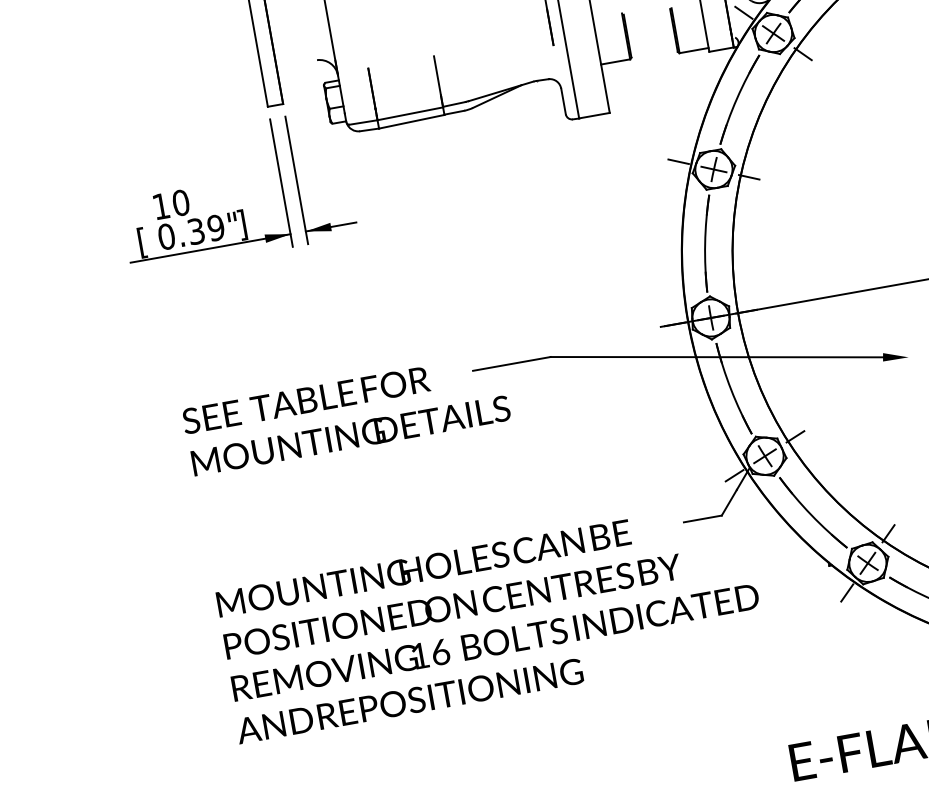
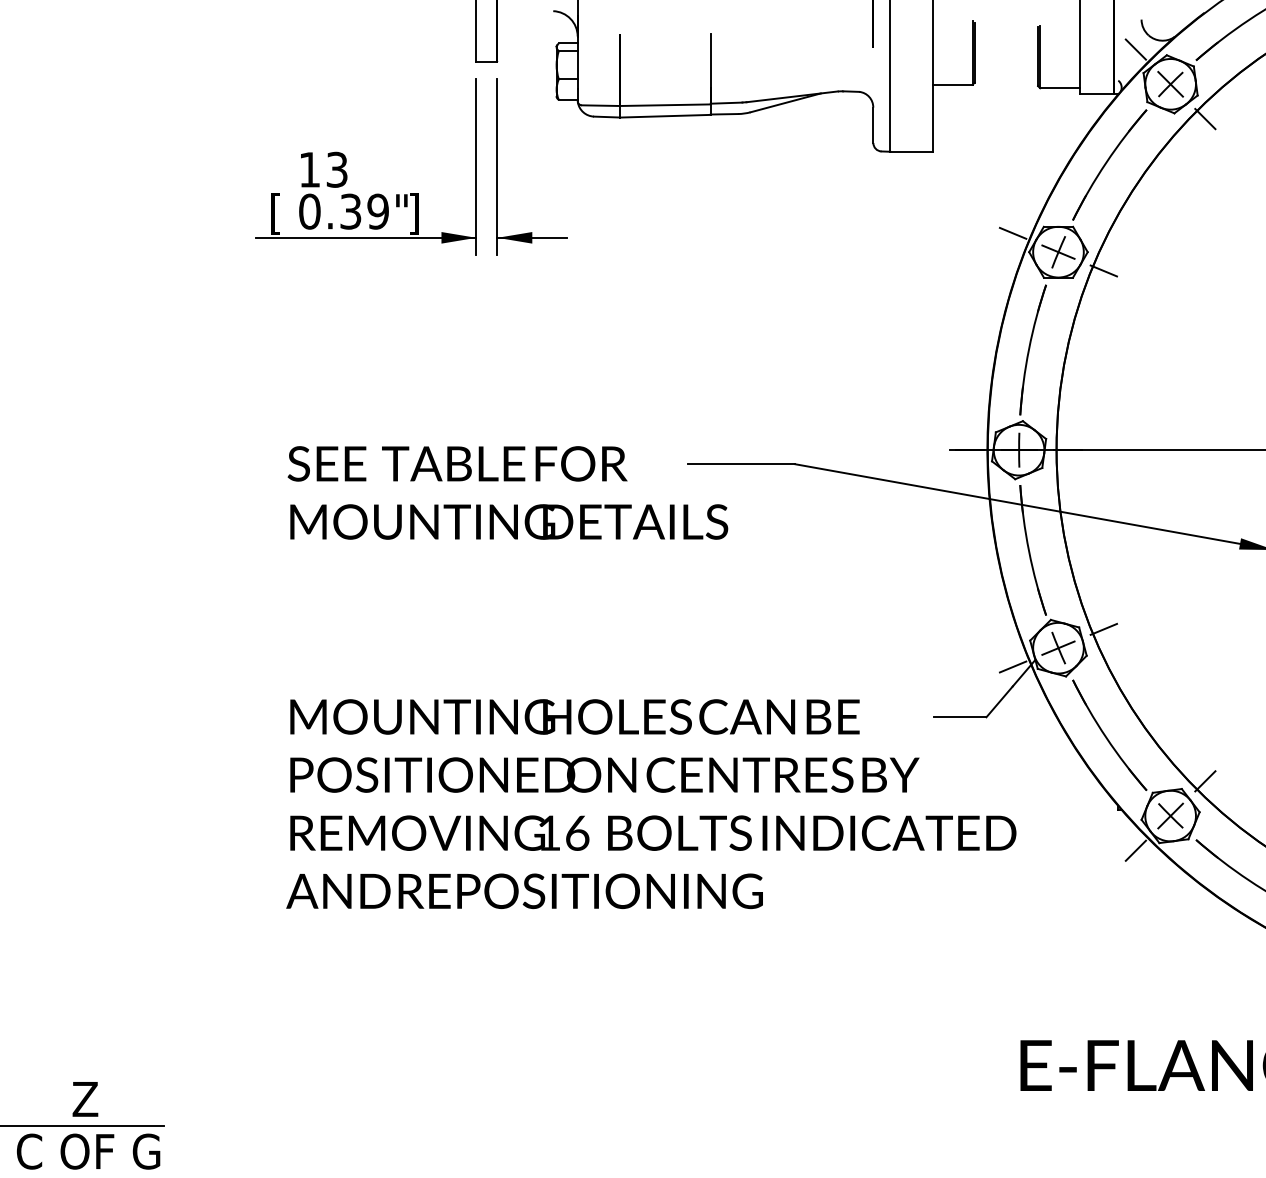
text: (181, 202) -> (337, 169), 10 -> 13

